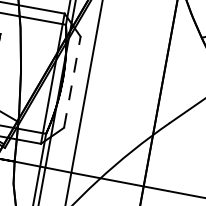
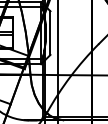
line: (72, 83) -> (50, 33), dashed -> solid

